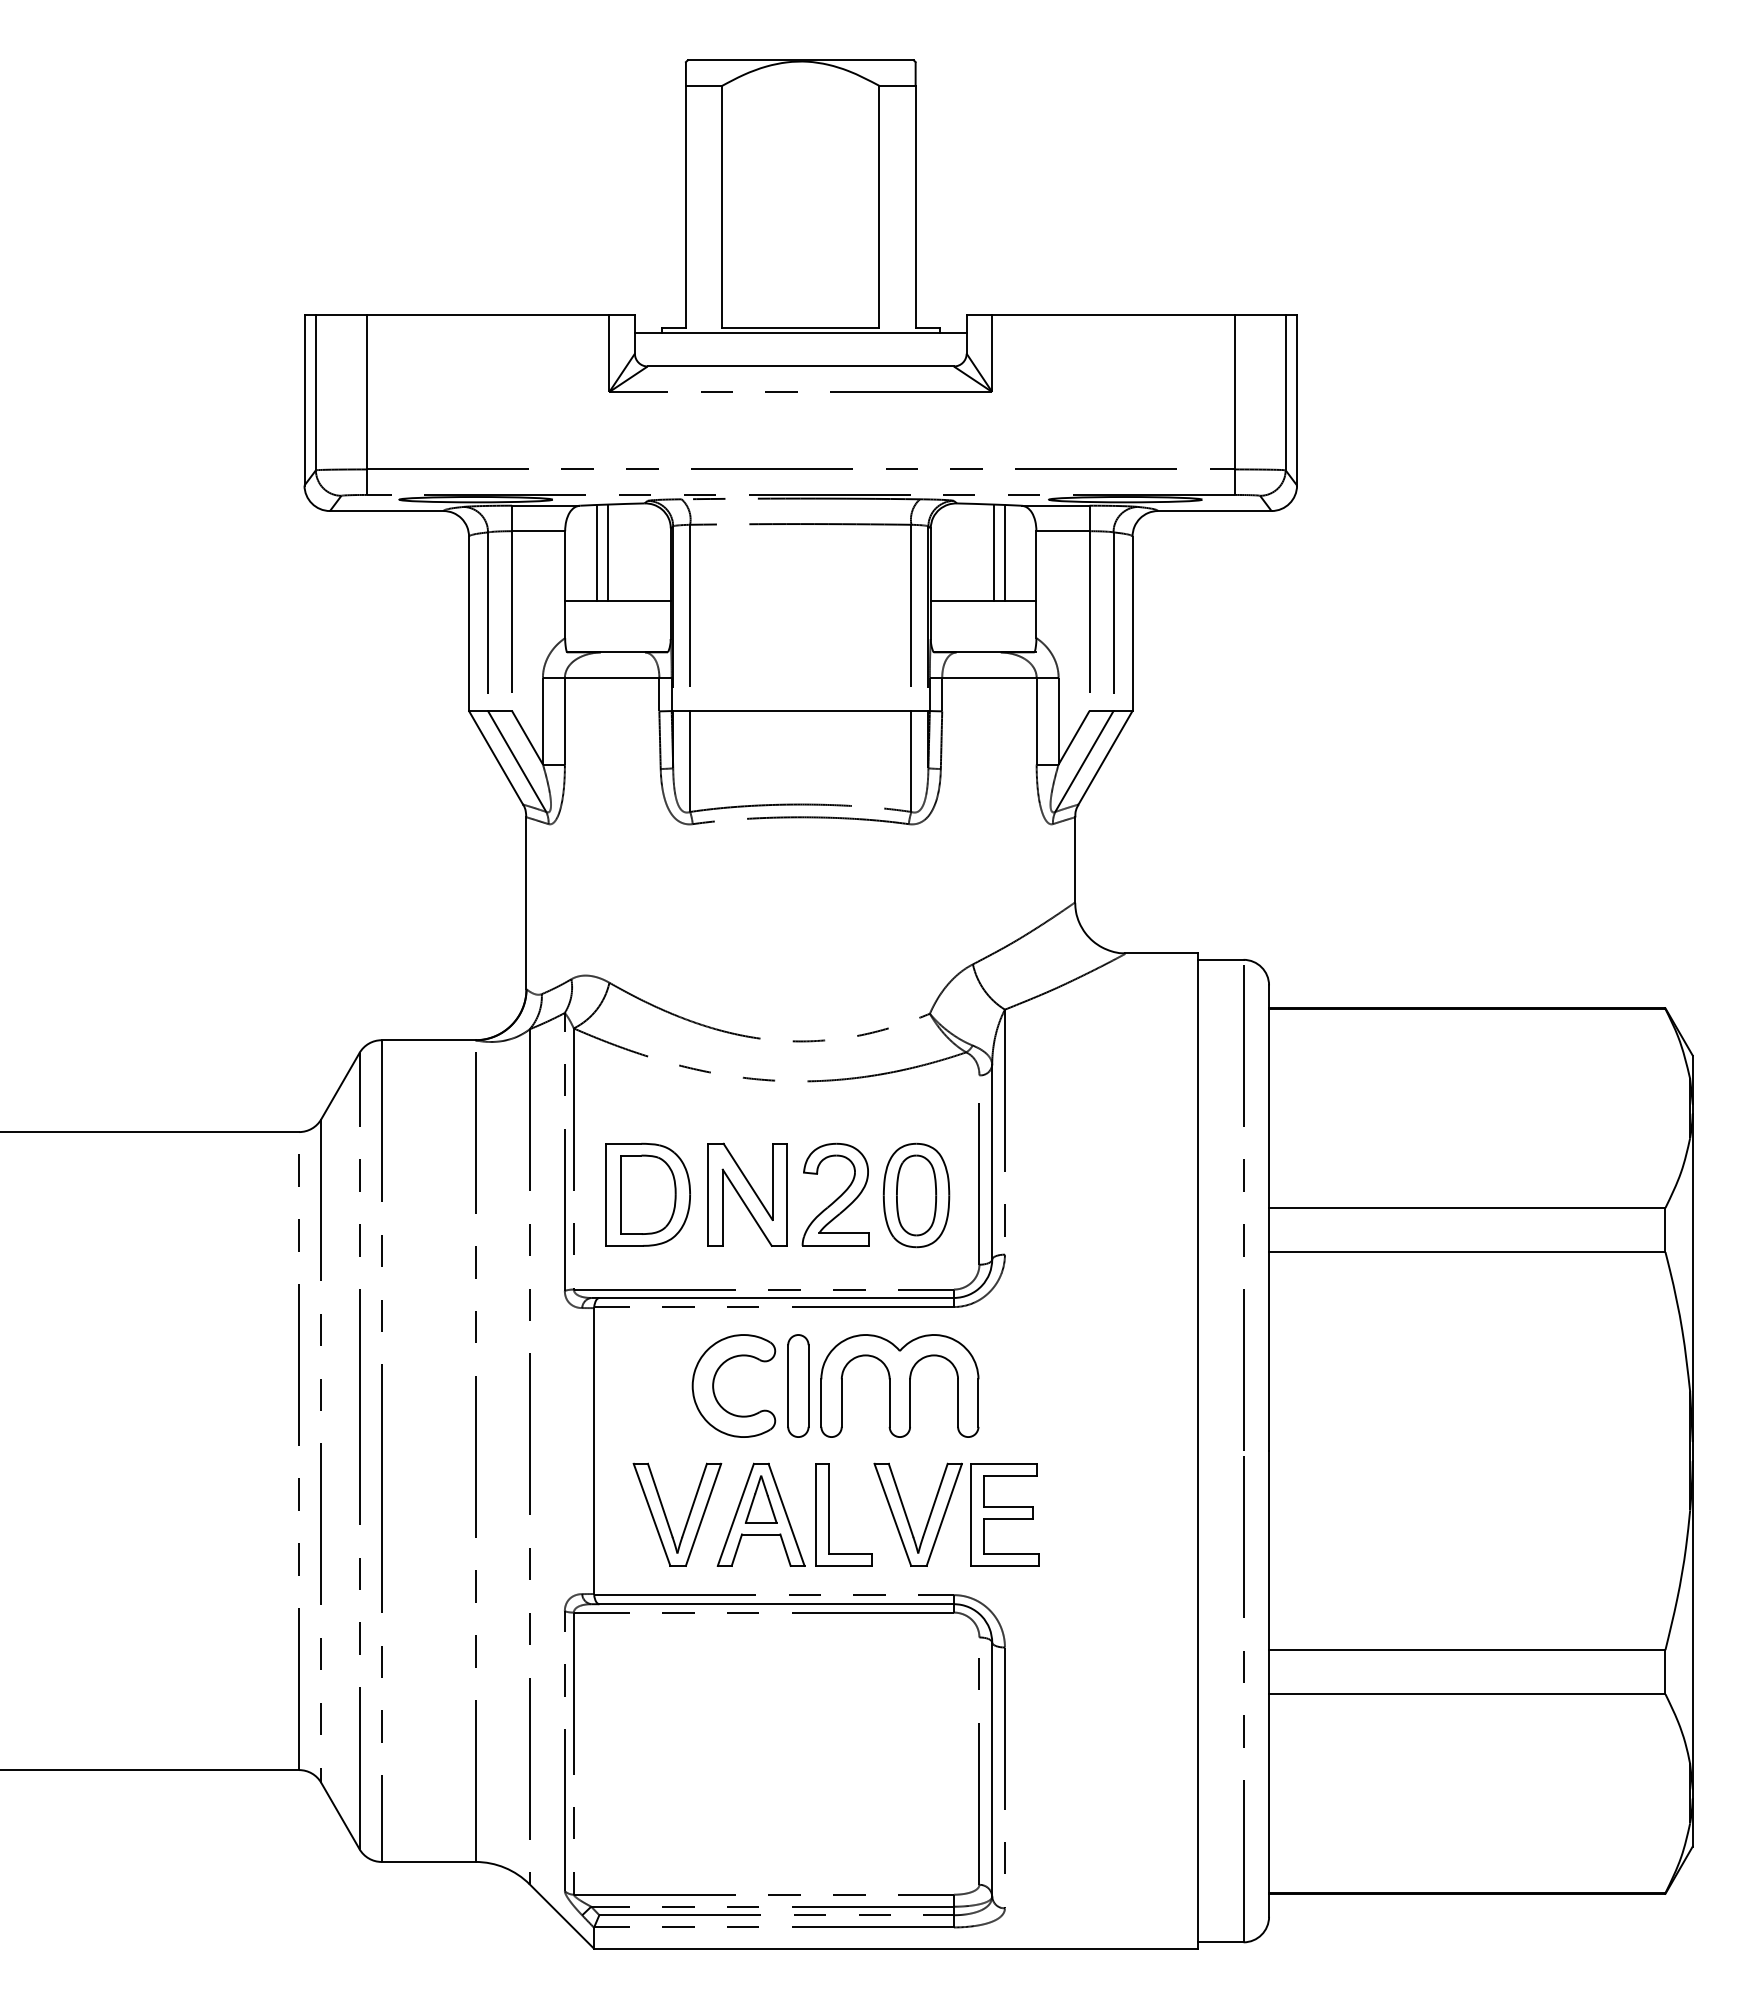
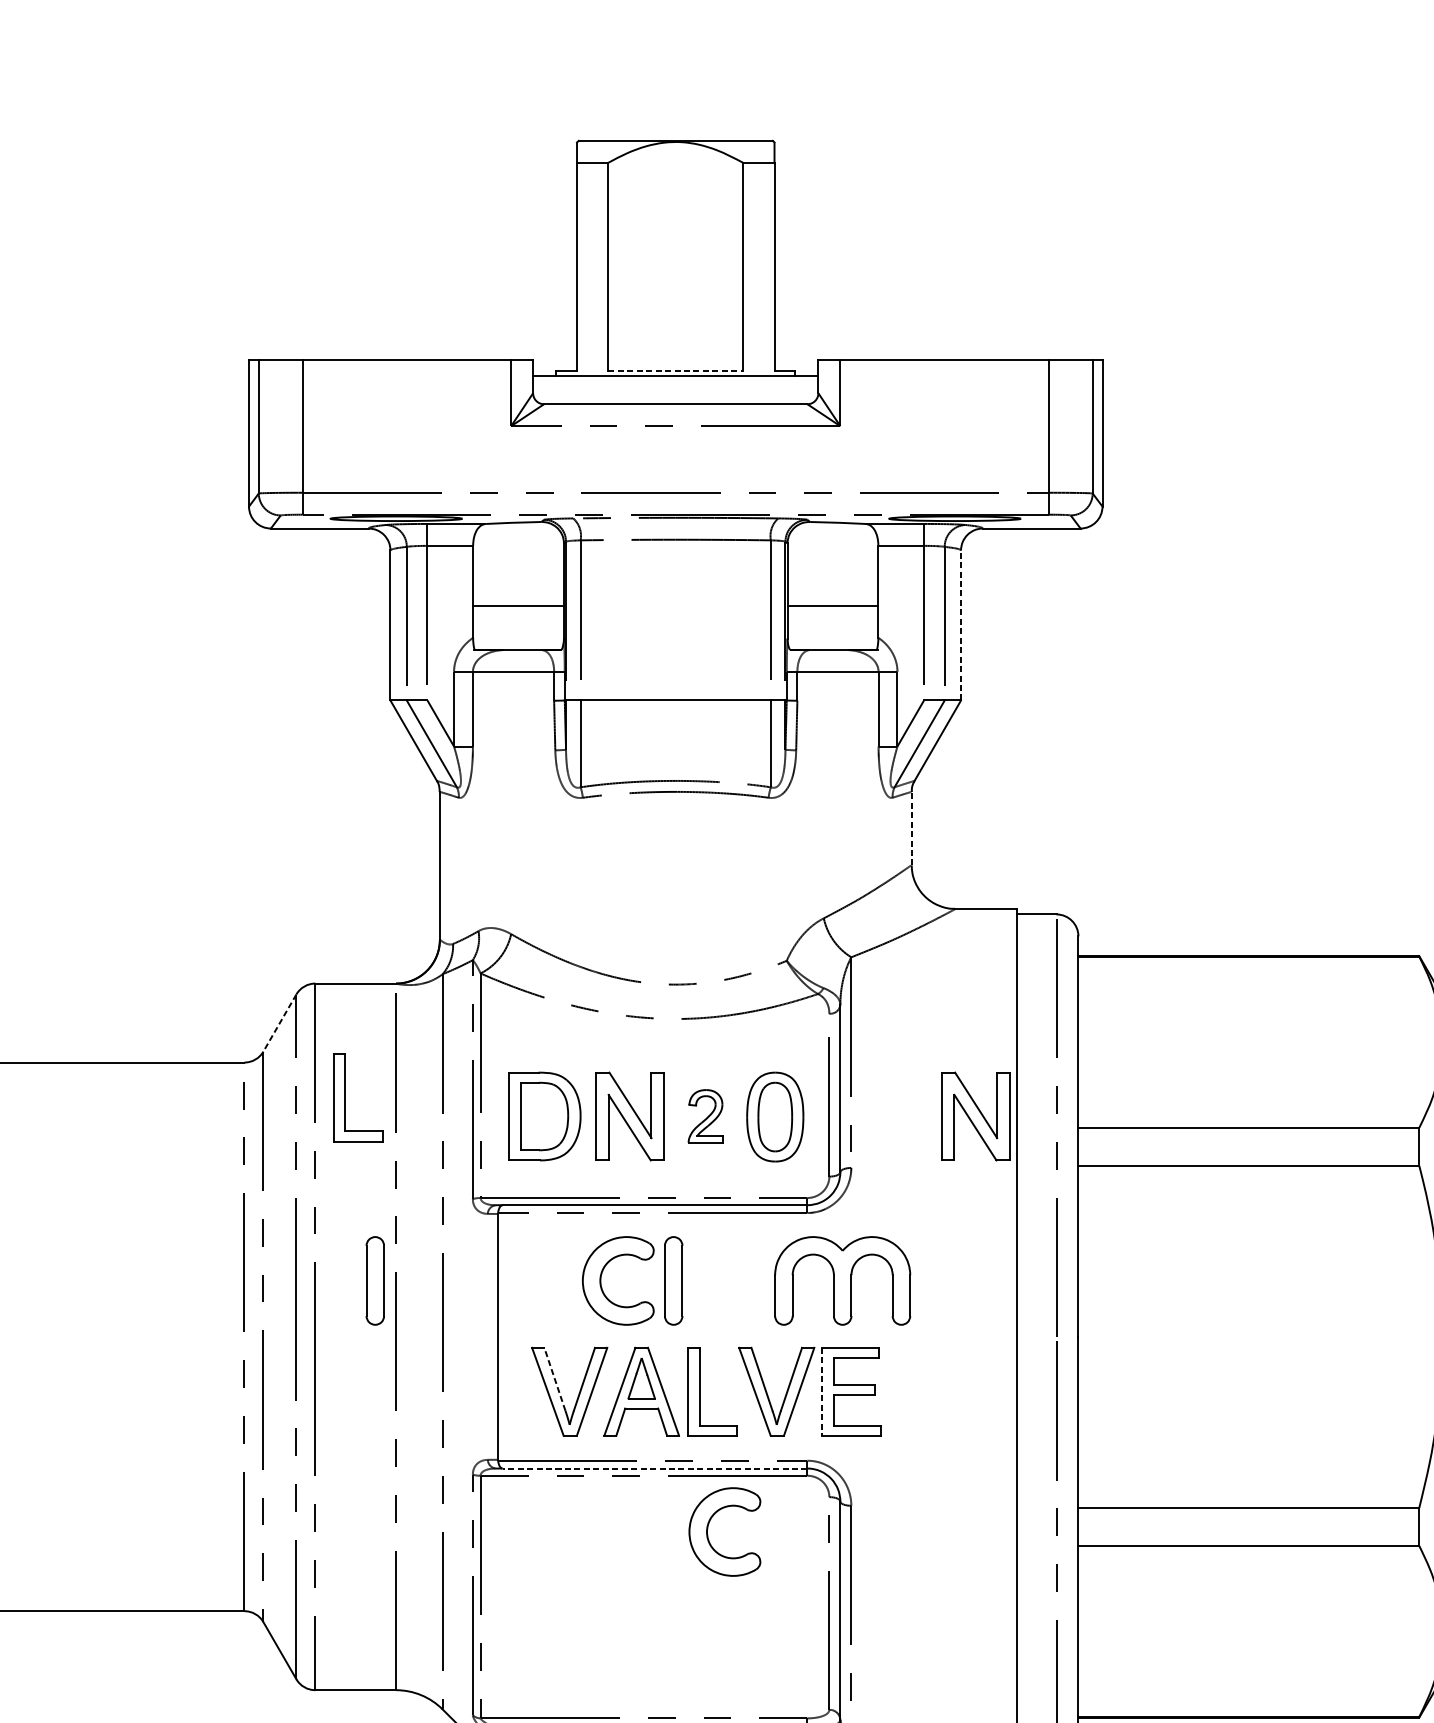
line: (801, 328) -> (676, 371), solid -> dashed
line: (596, 552) -> (500, 564), removed
line: (607, 552) -> (509, 564), removed
line: (994, 552) -> (842, 564), removed
line: (1004, 552) -> (850, 564), removed
line: (1132, 623) -> (960, 625), solid -> dashed
line: (1075, 860) -> (911, 829), solid -> dashed
line: (340, 1086) -> (279, 1023), solid -> dashed
part: (417, 1172) -> (346, 1097), added
part: (835, 1194) -> (705, 1116), size x0.6
part: (1149, 1194) -> (975, 1116), added
part: (451, 1385) -> (375, 1280), added
part: (899, 1385) -> (842, 1280), moved
line: (660, 1500) -> (555, 1379), solid -> dashed
line: (971, 1515) -> (822, 1392), solid -> dashed
line: (776, 1604) -> (654, 1468), solid -> dashed
part: (838, 1676) -> (708, 1530), added

